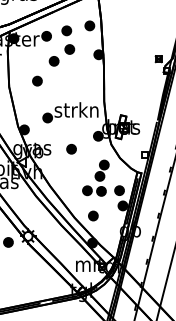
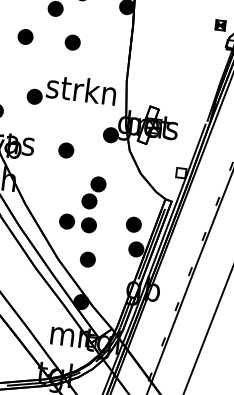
part: (67, 80) -> (72, 41), added
part: (95, 177) -> (82, 202), moved

